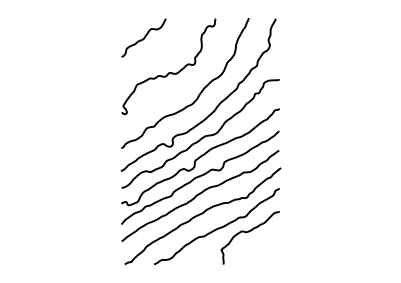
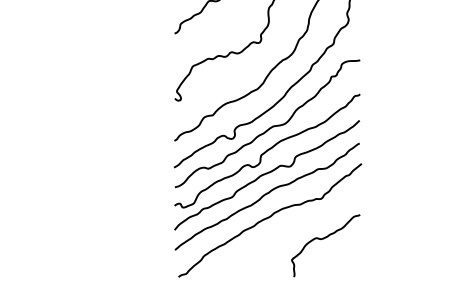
curve: (217, 227) -> (287, 233), removed

